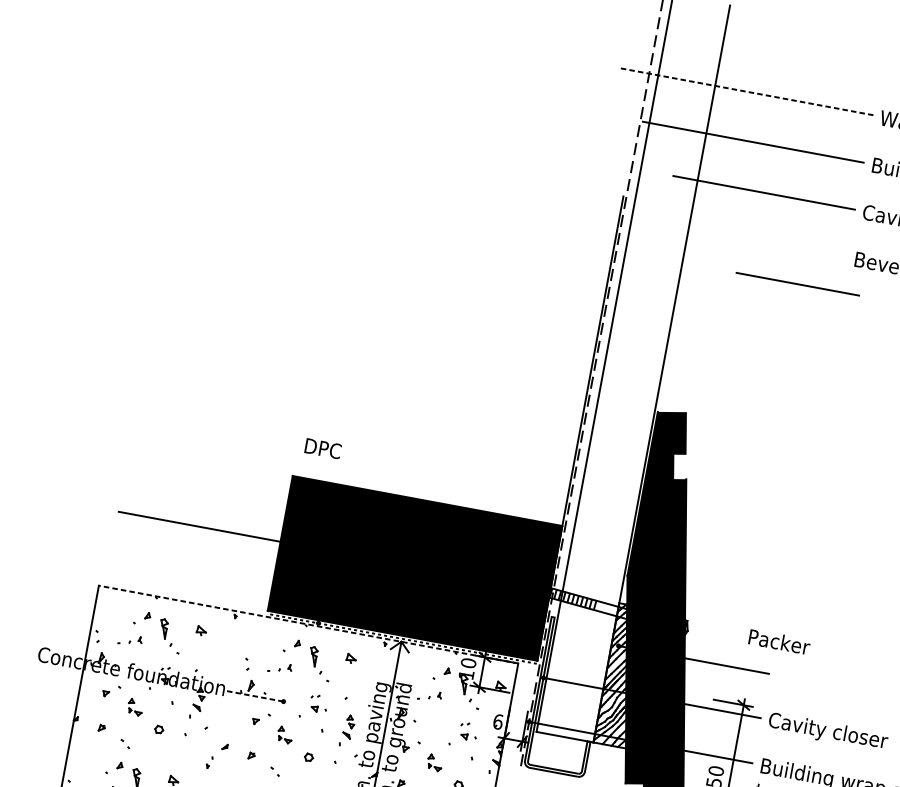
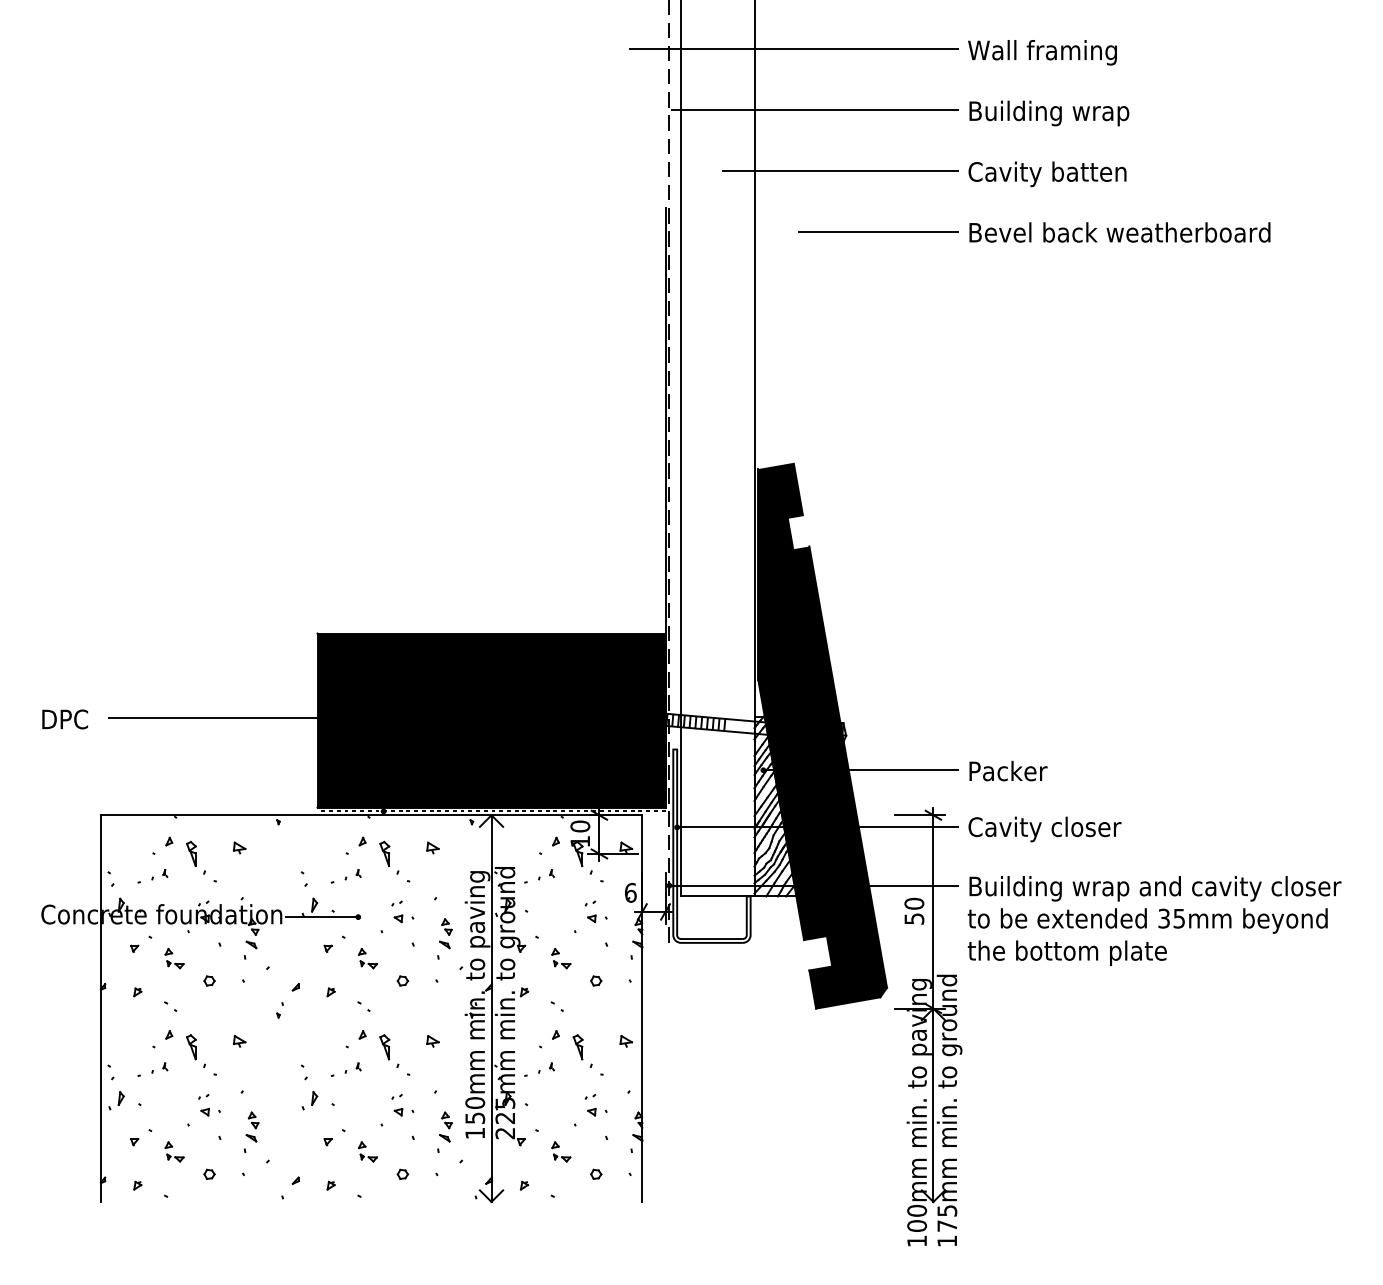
line: (746, 91) -> (794, 48), dashed -> solid
line: (797, 283) -> (878, 231), moved
text: (322, 448) -> (64, 719), moved
line: (308, 624) -> (371, 815), dashed -> solid
text: (779, 641) -> (1008, 770), moved
line: (254, 696) -> (320, 917), dashed -> solid

